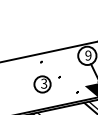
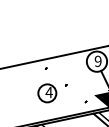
text: (43, 83) -> (48, 92), 3 -> 4

